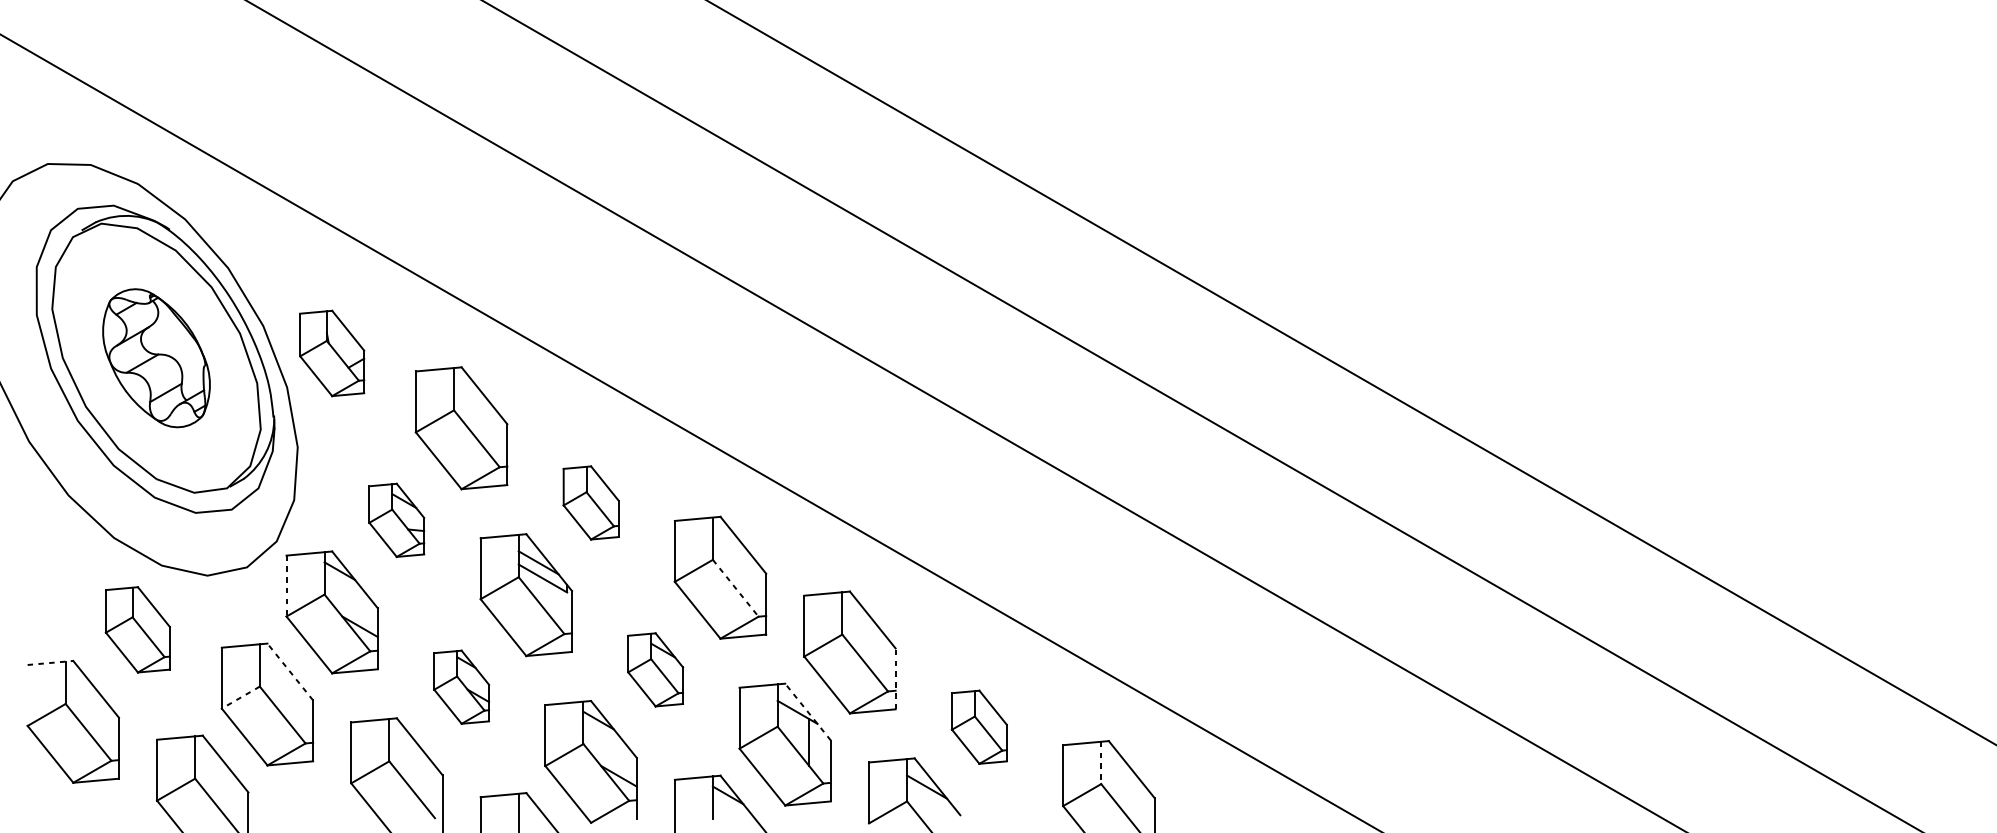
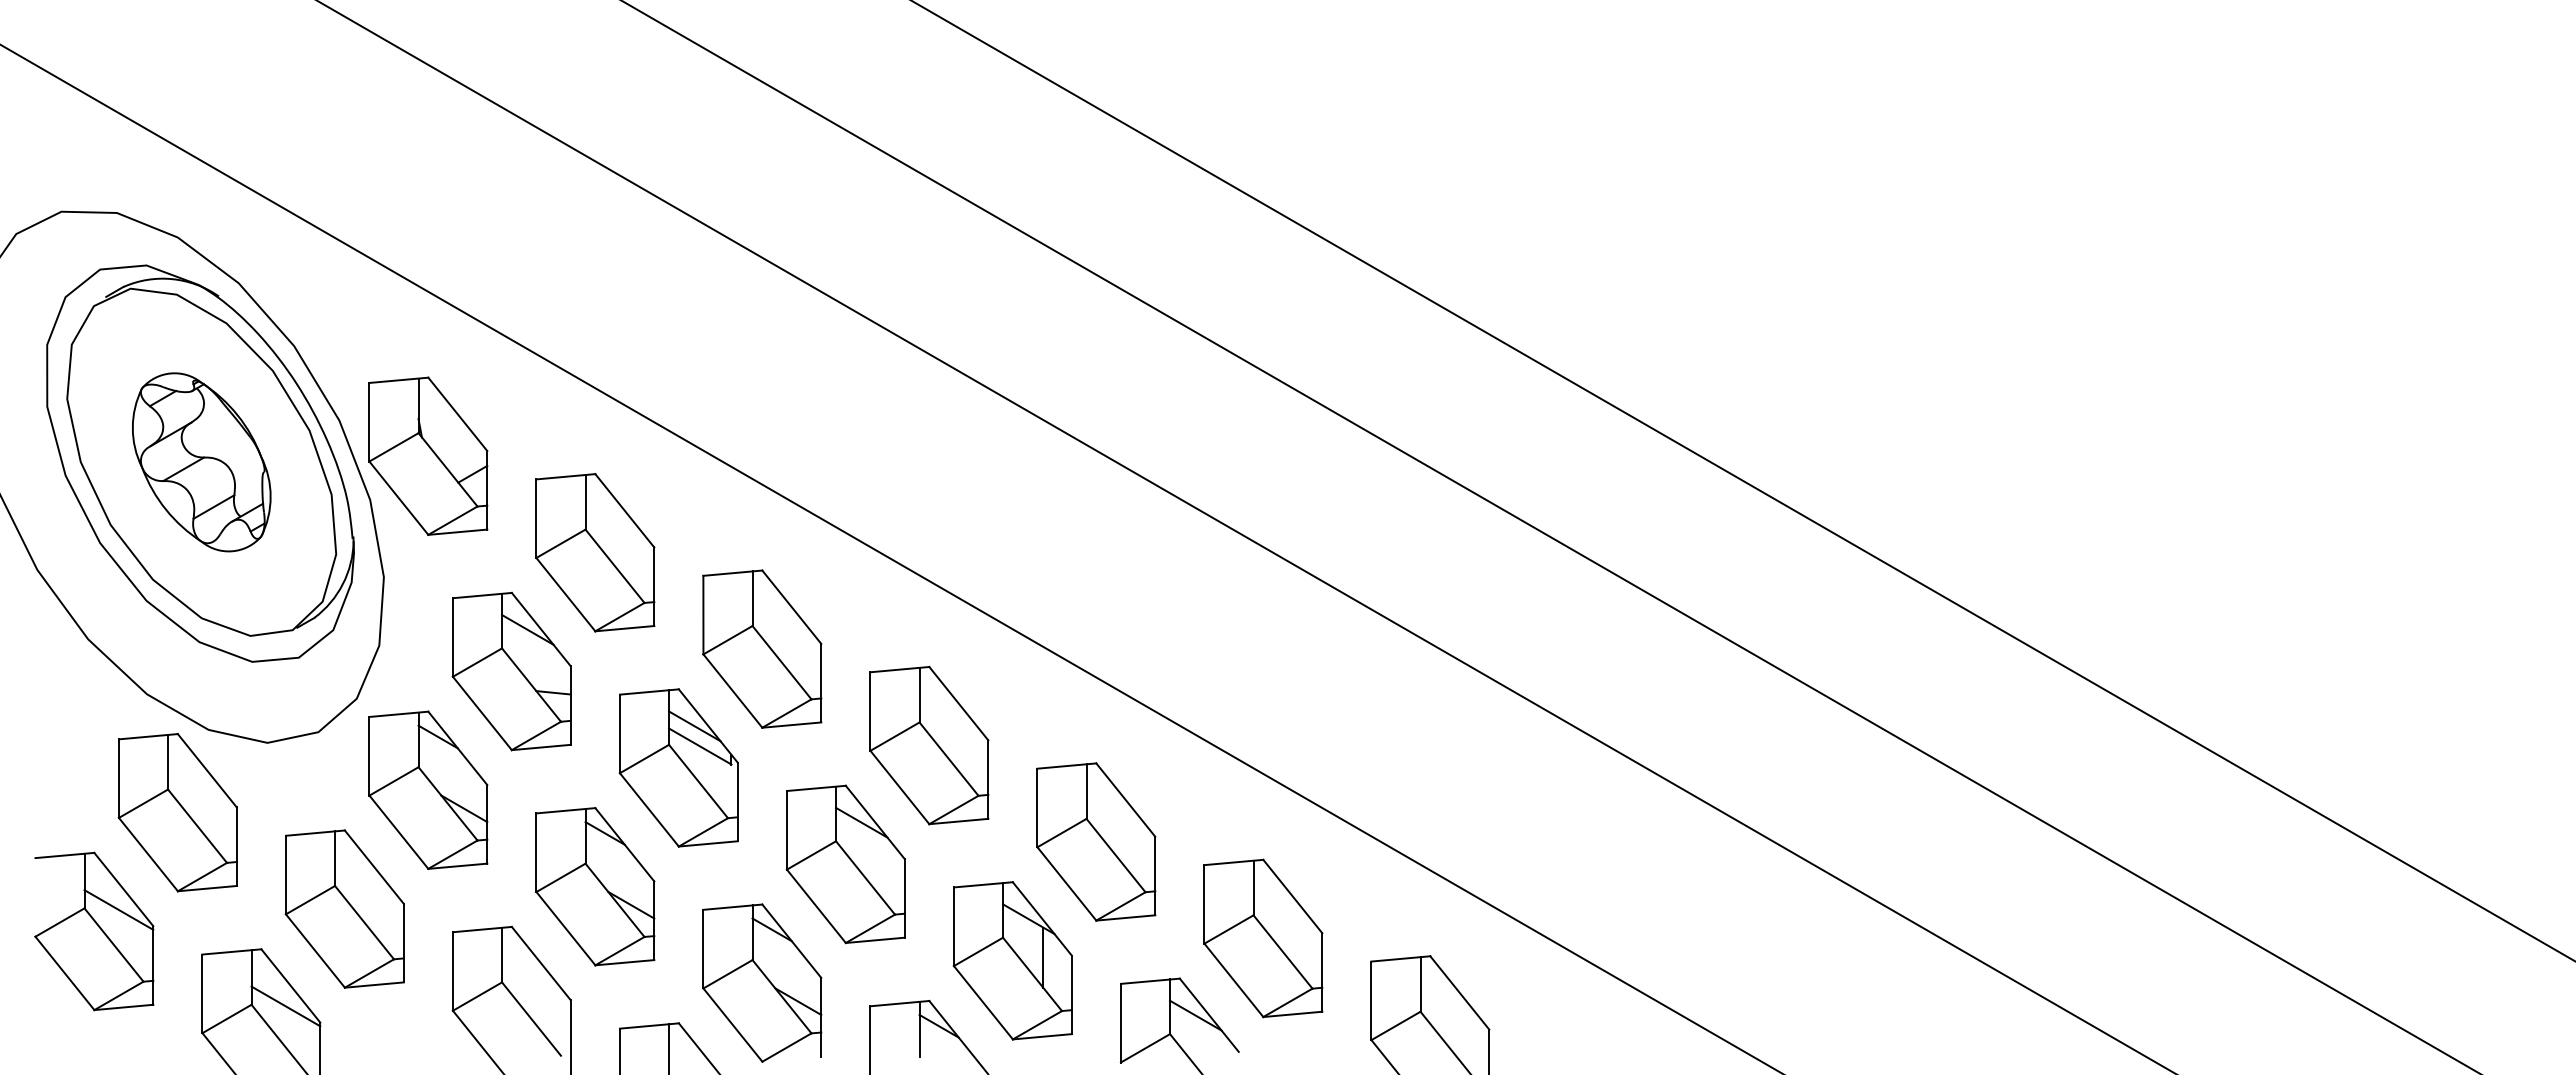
part: (332, 352) -> (428, 455), size x1.43
part: (591, 502) -> (762, 648), size x1.67
part: (396, 520) -> (511, 671), size x1.67
line: (286, 586) -> (369, 756), dashed -> solid
line: (736, 588) -> (949, 759), dashed -> solid
part: (137, 629) -> (177, 812), size x1.43
line: (50, 662) -> (64, 855), dashed -> solid
part: (655, 669) -> (845, 864), size x1.67
line: (290, 671) -> (374, 866), dashed -> solid
line: (895, 678) -> (1155, 875), dashed -> solid
part: (461, 687) -> (595, 886), size x1.67
line: (240, 697) -> (310, 900), dashed -> solid
line: (92, 704) -> (118, 909), added
line: (808, 711) -> (1042, 918), dashed -> solid
part: (979, 727) -> (1263, 938), size x1.67
line: (1101, 762) -> (1420, 984), dashed -> solid
line: (221, 780) -> (285, 1006), added

